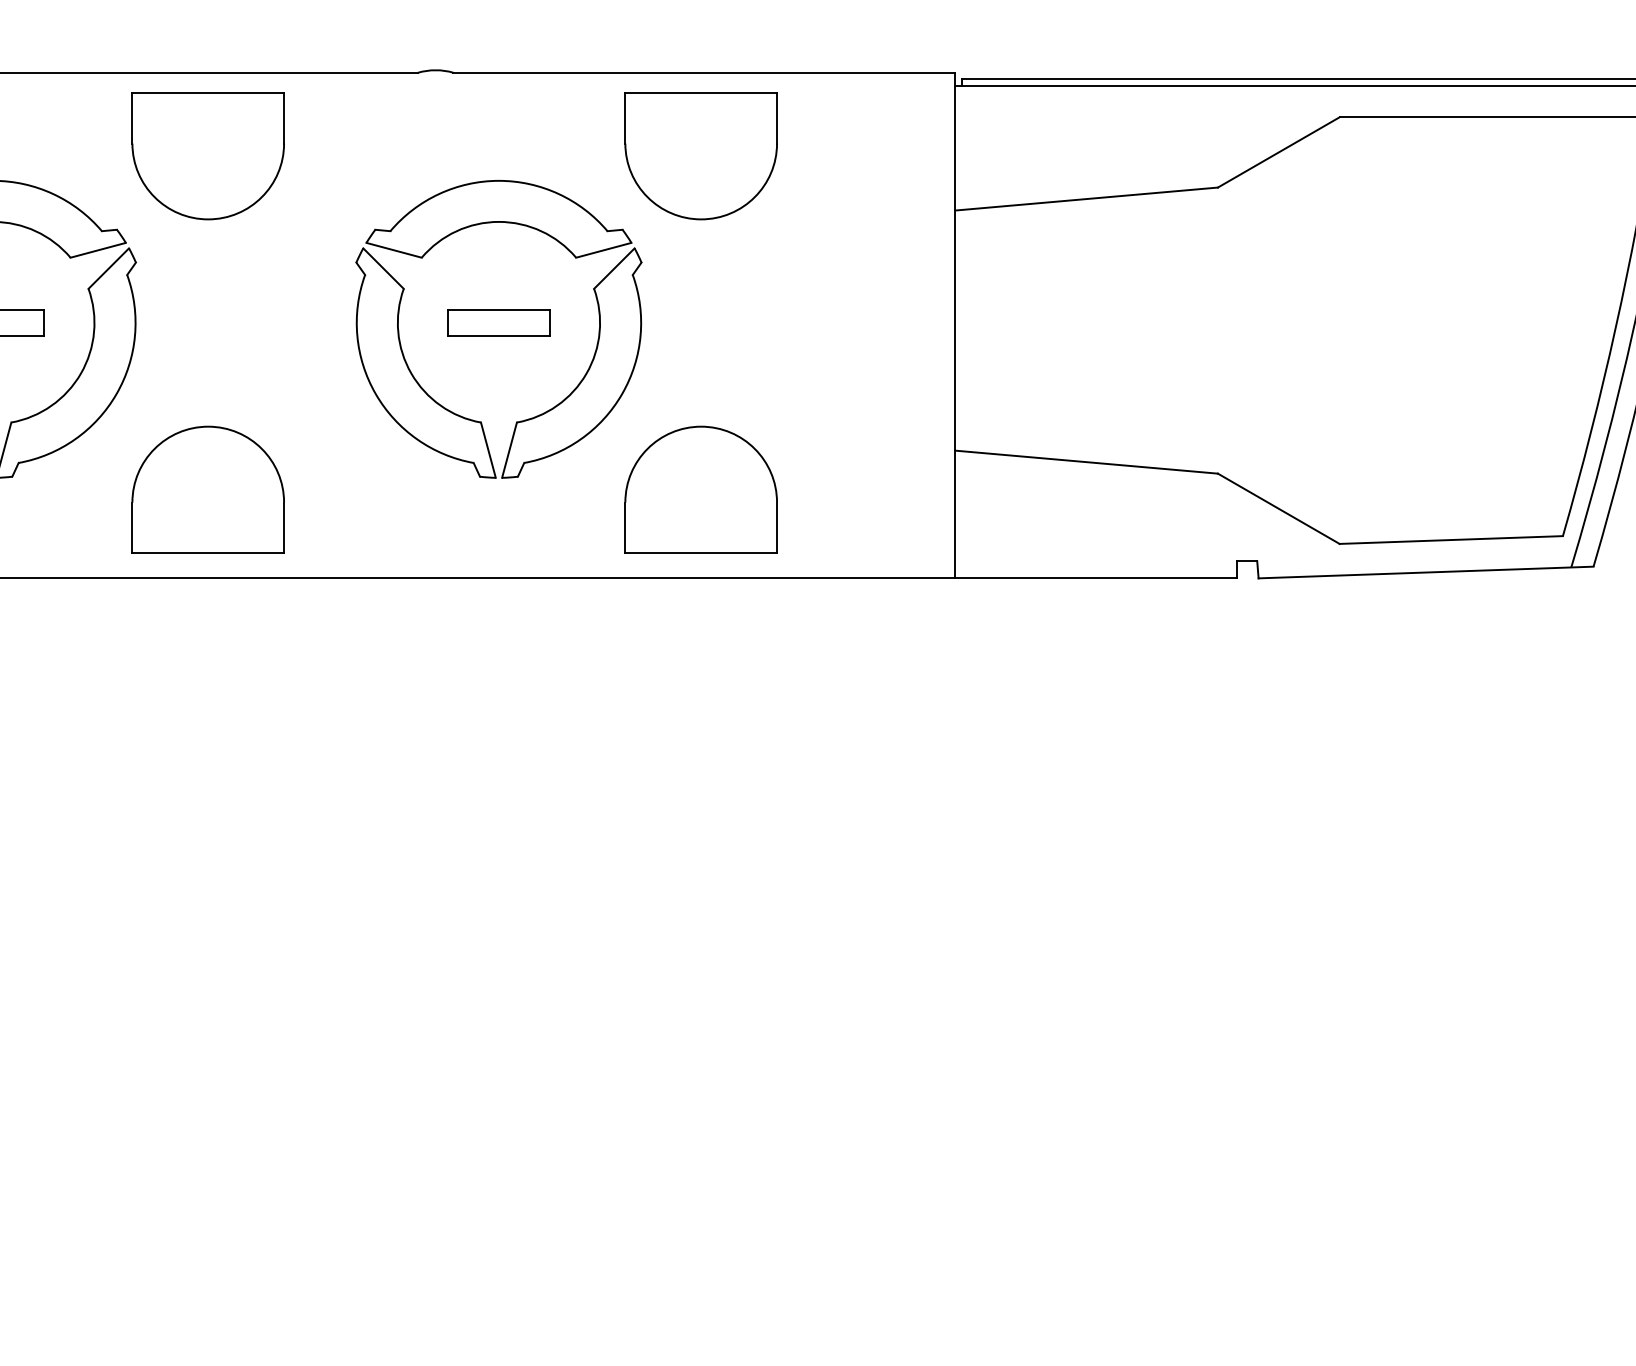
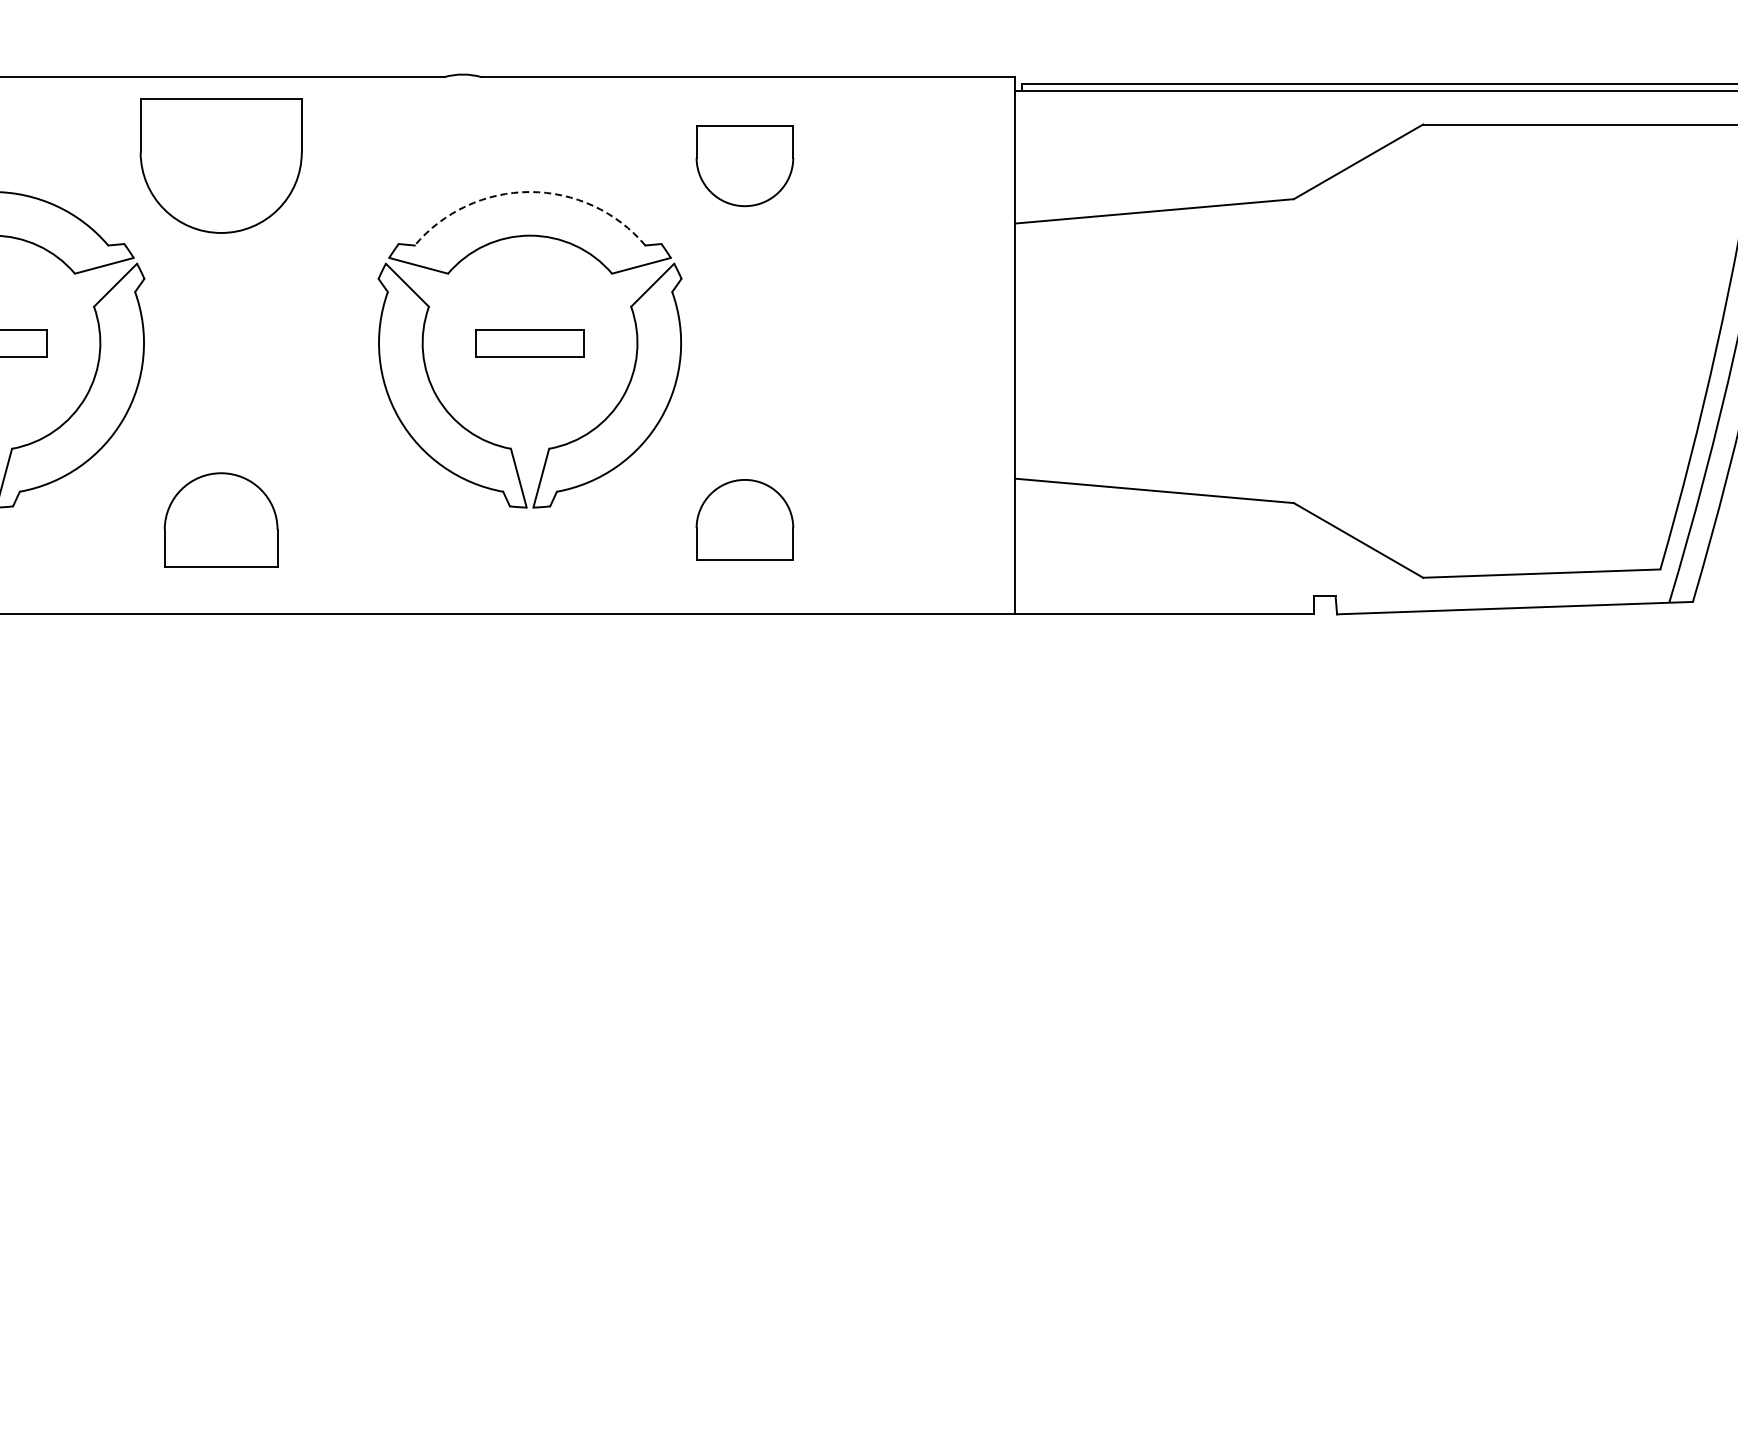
part: (700, 155) -> (744, 165), size x0.6
arc: (499, 181) -> (530, 192), solid -> dashed
part: (207, 489) -> (220, 519), size x0.7
part: (700, 489) -> (744, 519), size x0.6

